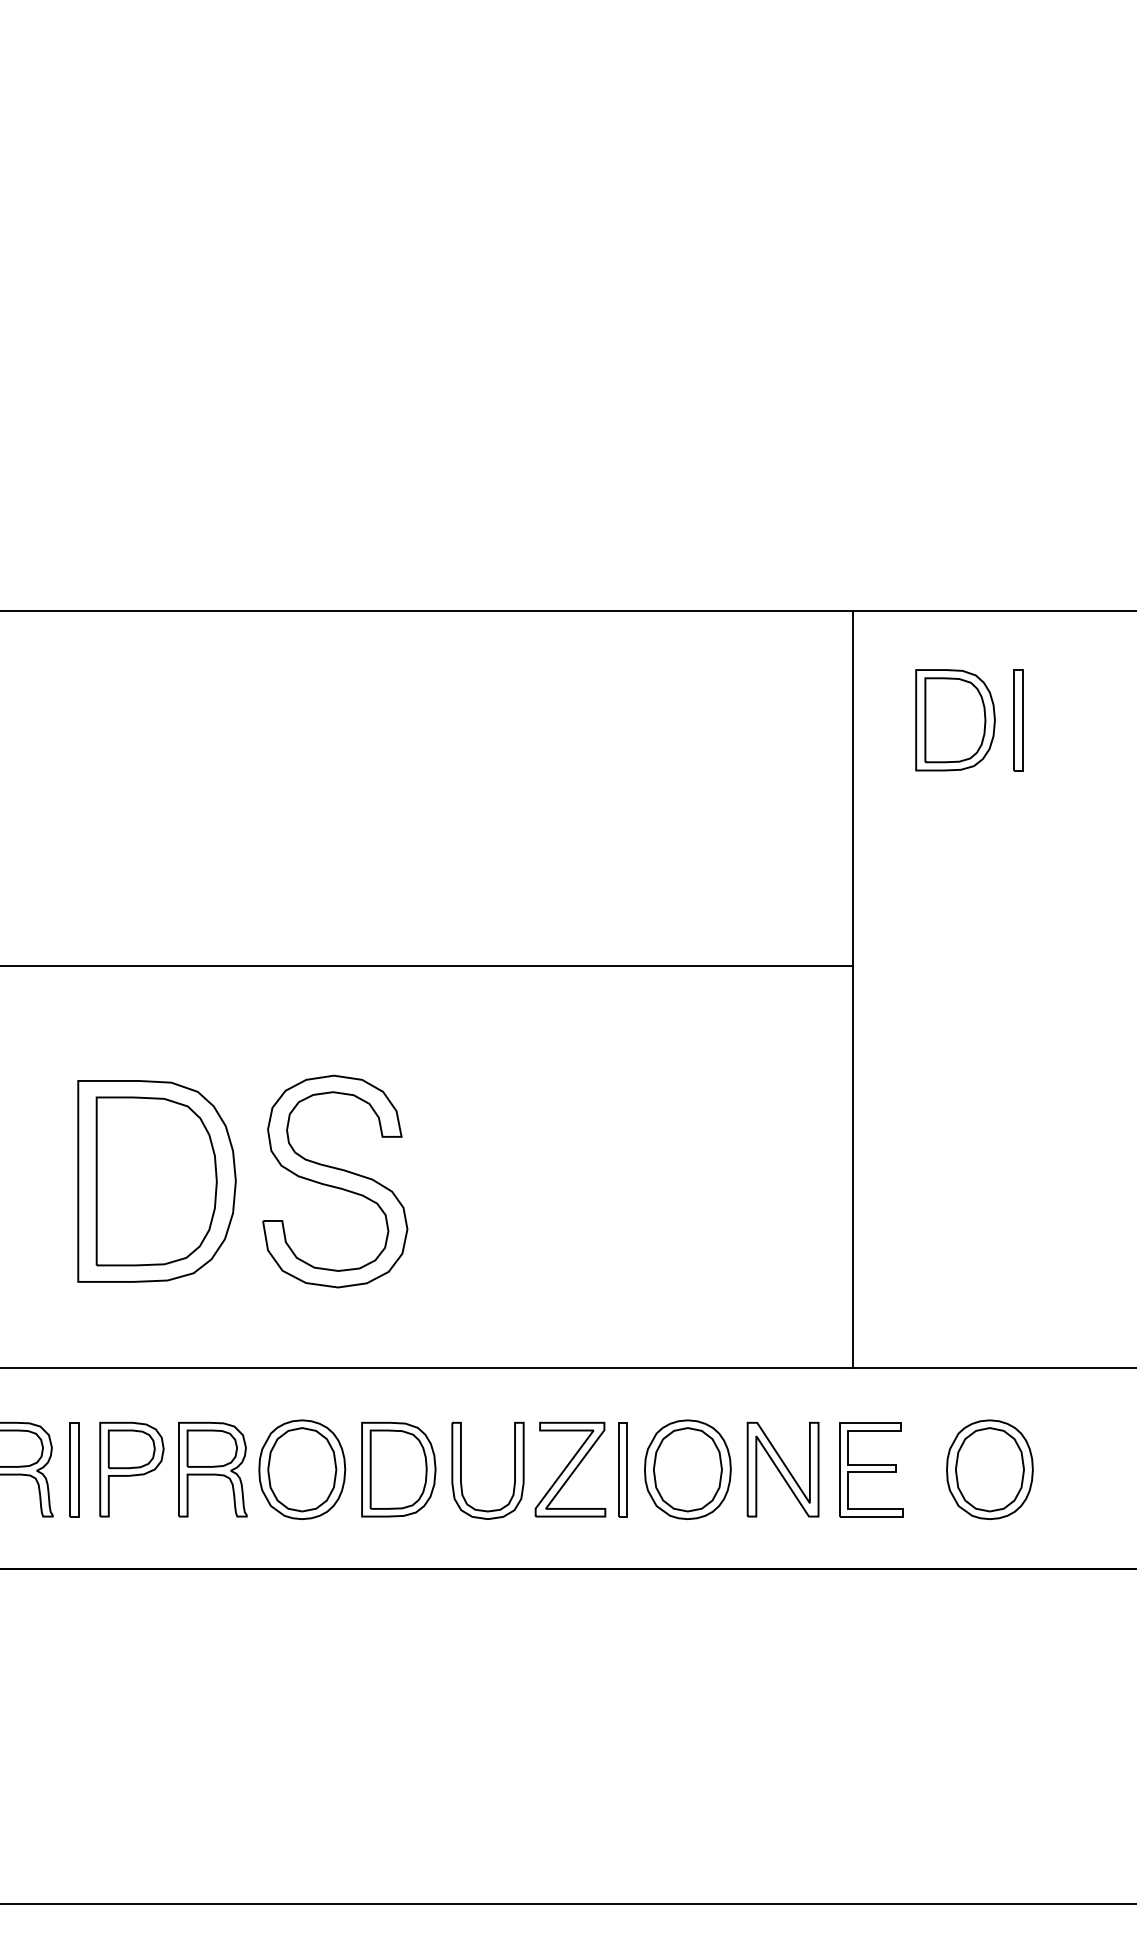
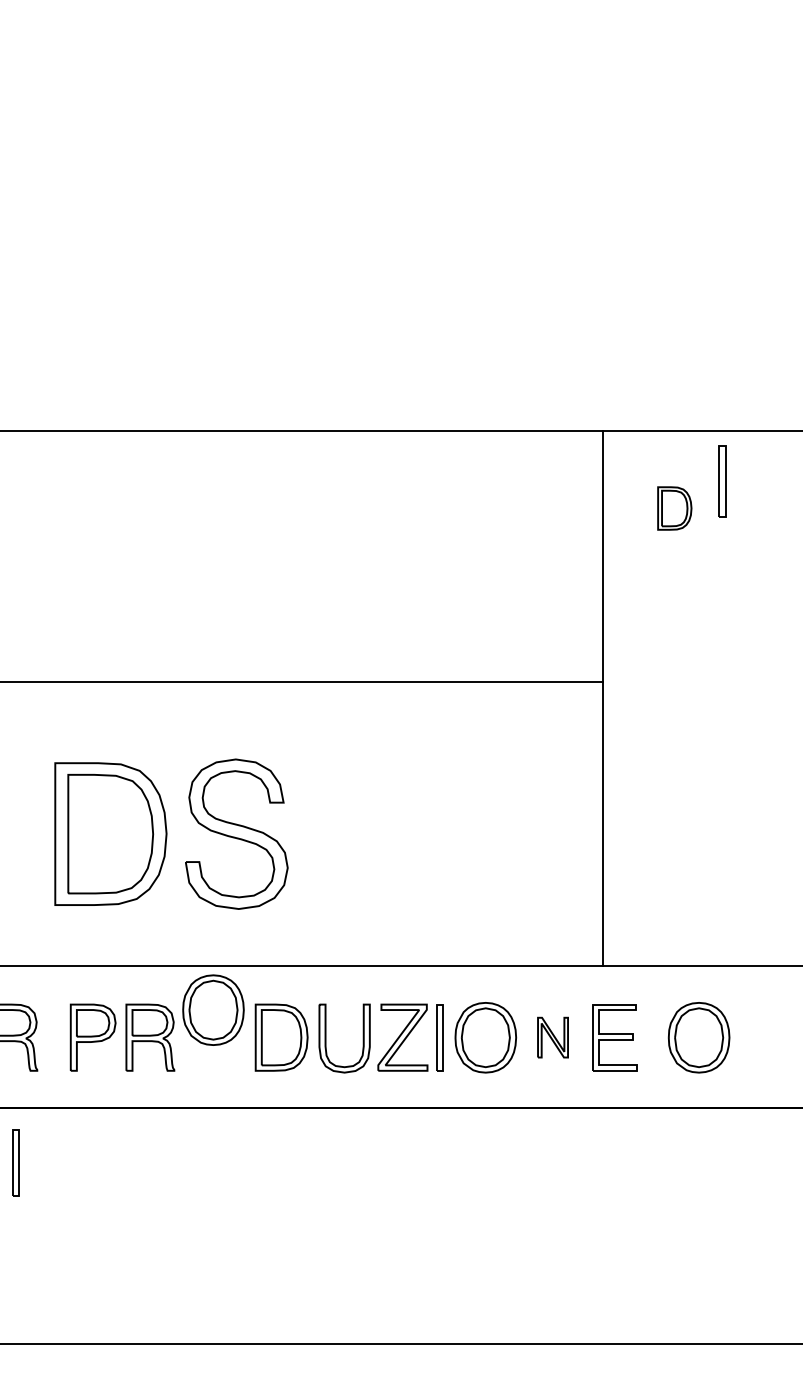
part: (955, 720) -> (674, 508), size x0.6
part: (1018, 720) -> (722, 481), moved
part: (74, 1469) -> (15, 1162), moved
part: (302, 1469) -> (213, 1010), moved
part: (782, 1469) -> (552, 1037), size x0.6

